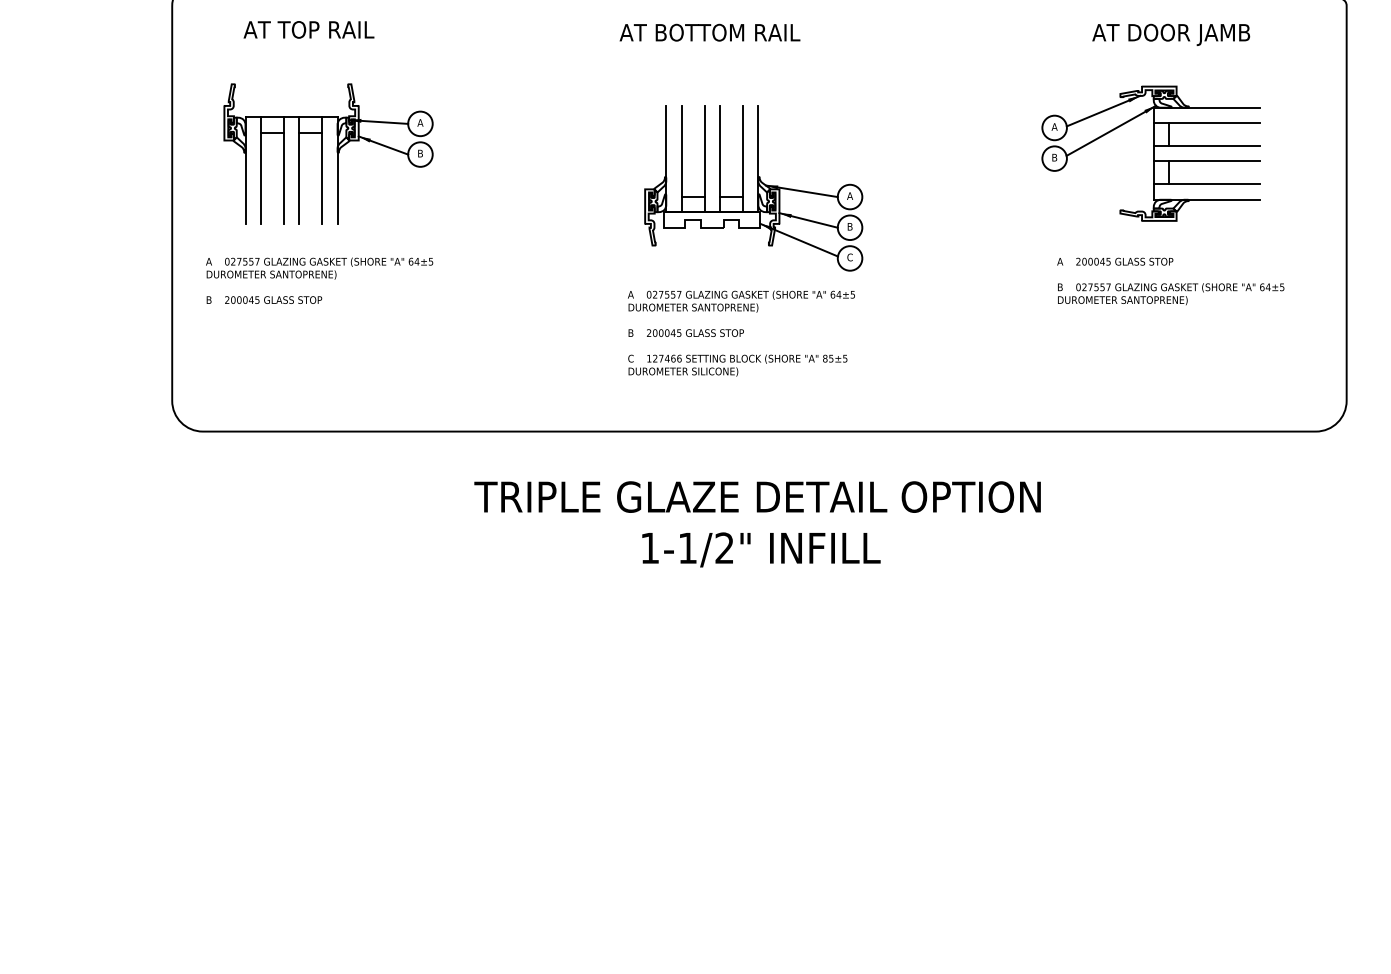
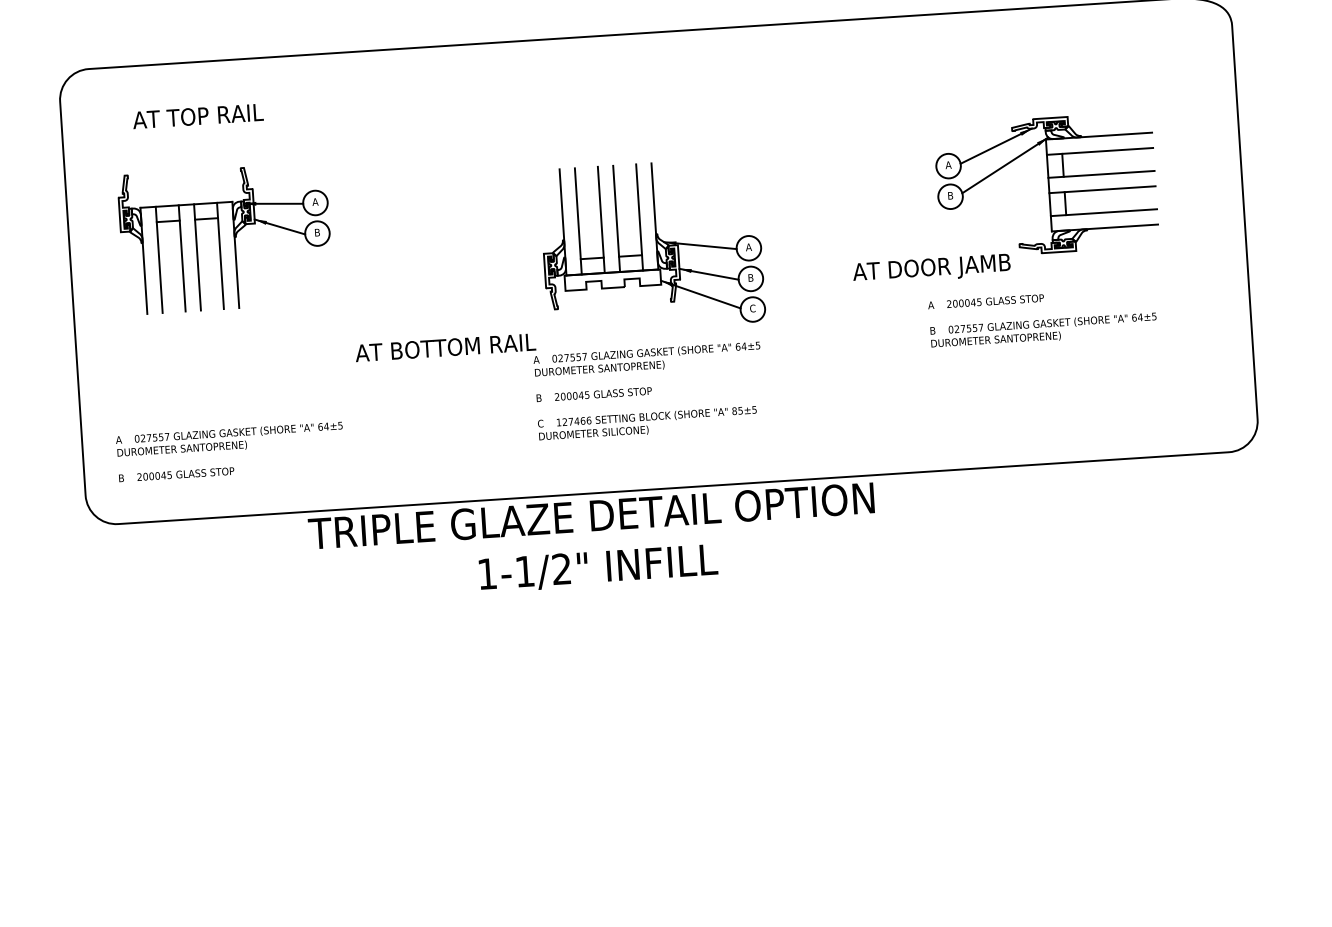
text: (709, 32) -> (445, 347), moved
text: (1171, 34) -> (932, 268), moved
text: (319, 280) -> (230, 451), moved
text: (1170, 281) -> (1042, 317), moved
text: (757, 524) -> (593, 543), moved

